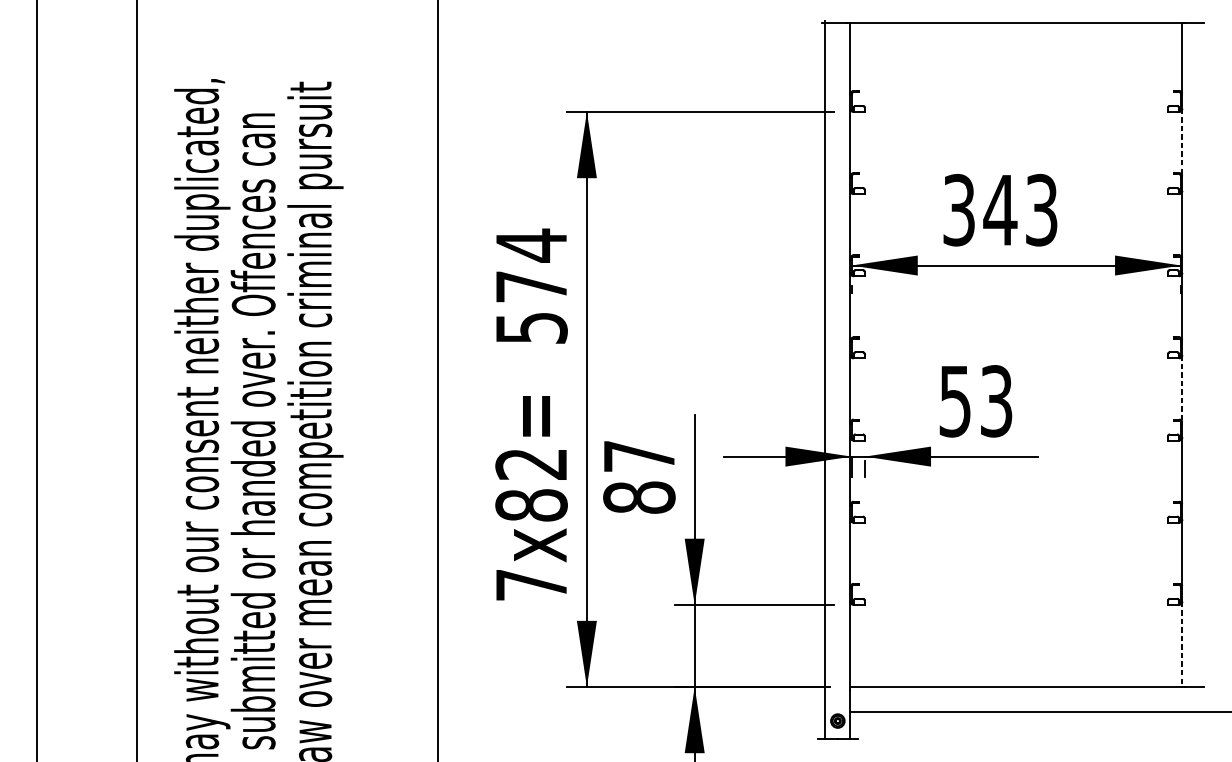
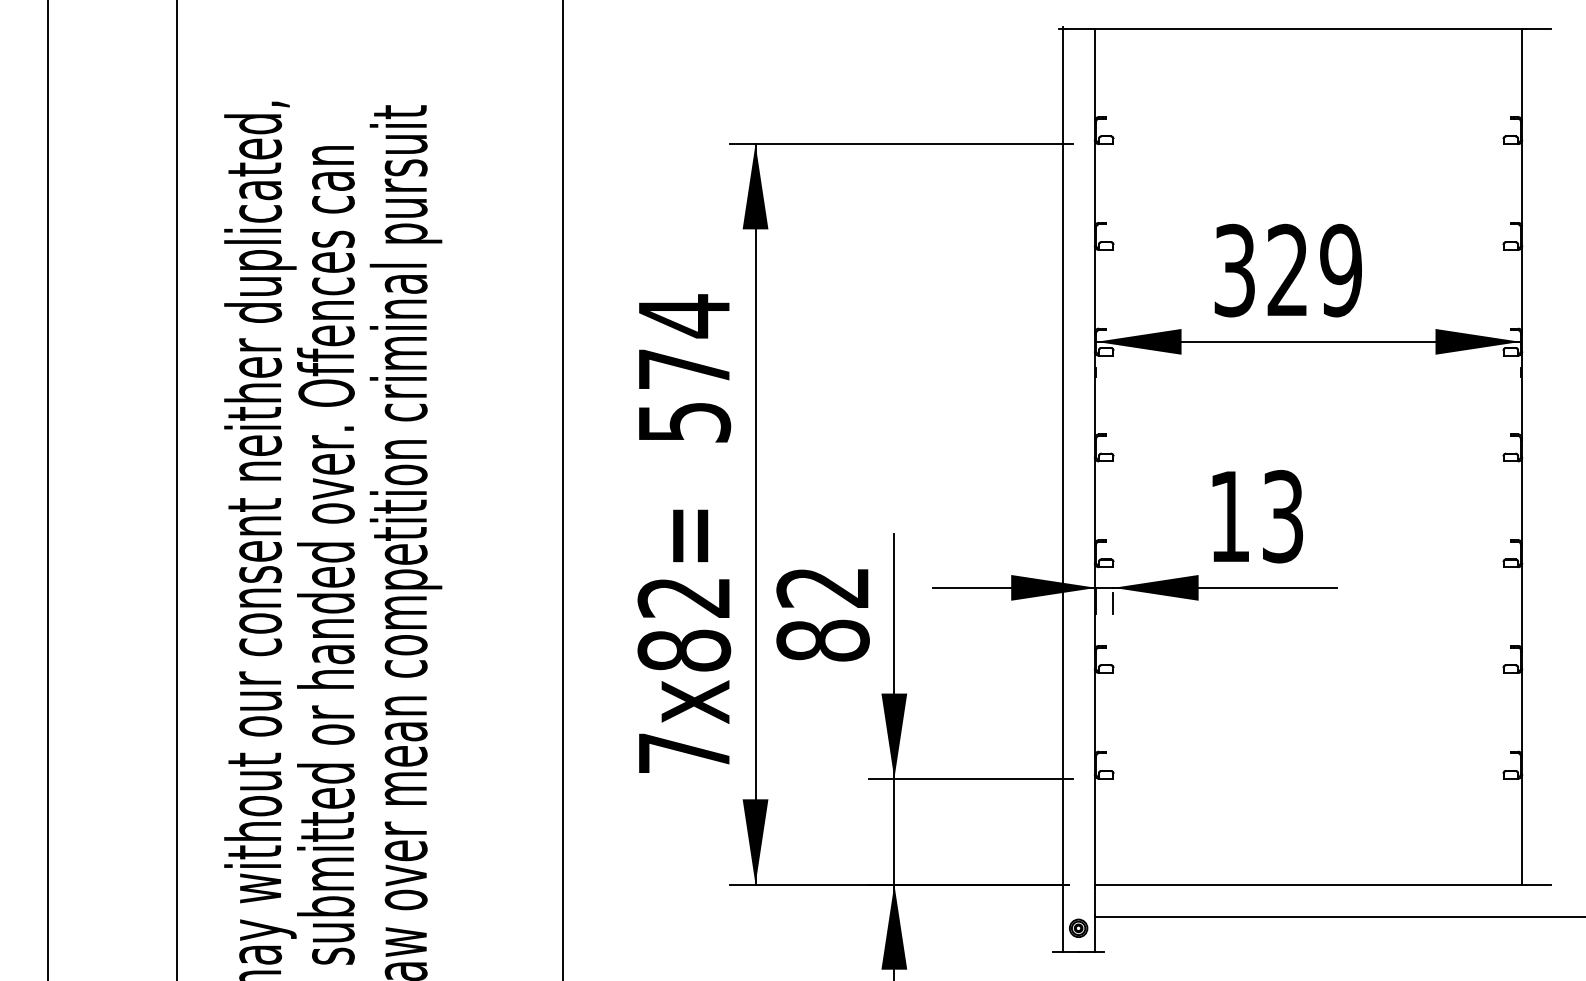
line: (1182, 142) -> (1522, 183), dashed -> solid
text: (1020, 210) -> (1313, 270), 343 -> 329
line: (1182, 388) -> (1522, 500), dashed -> solid
text: (955, 401) -> (1229, 517), 53 -> 13
text: (638, 456) -> (822, 587), 87 -> 82
line: (1182, 644) -> (1522, 829), dashed -> solid

